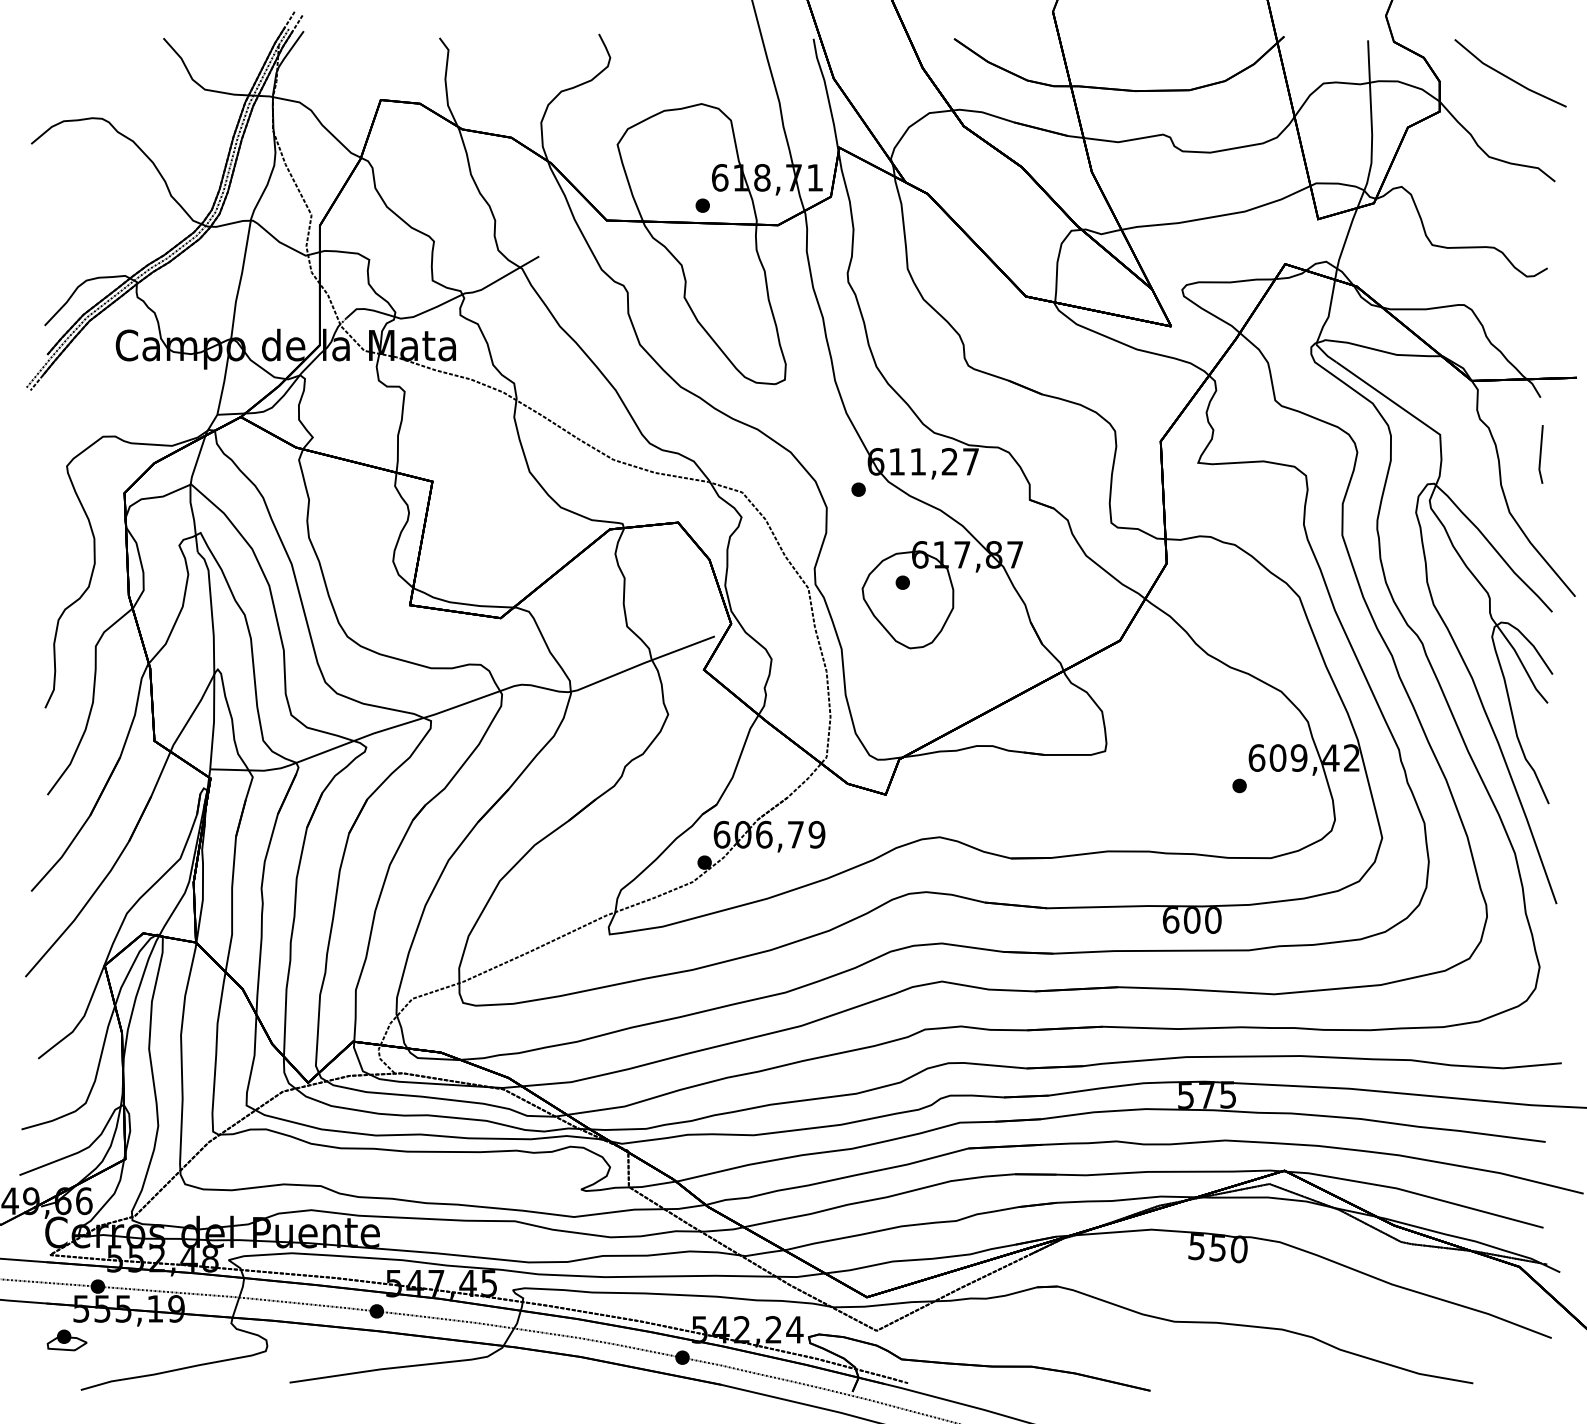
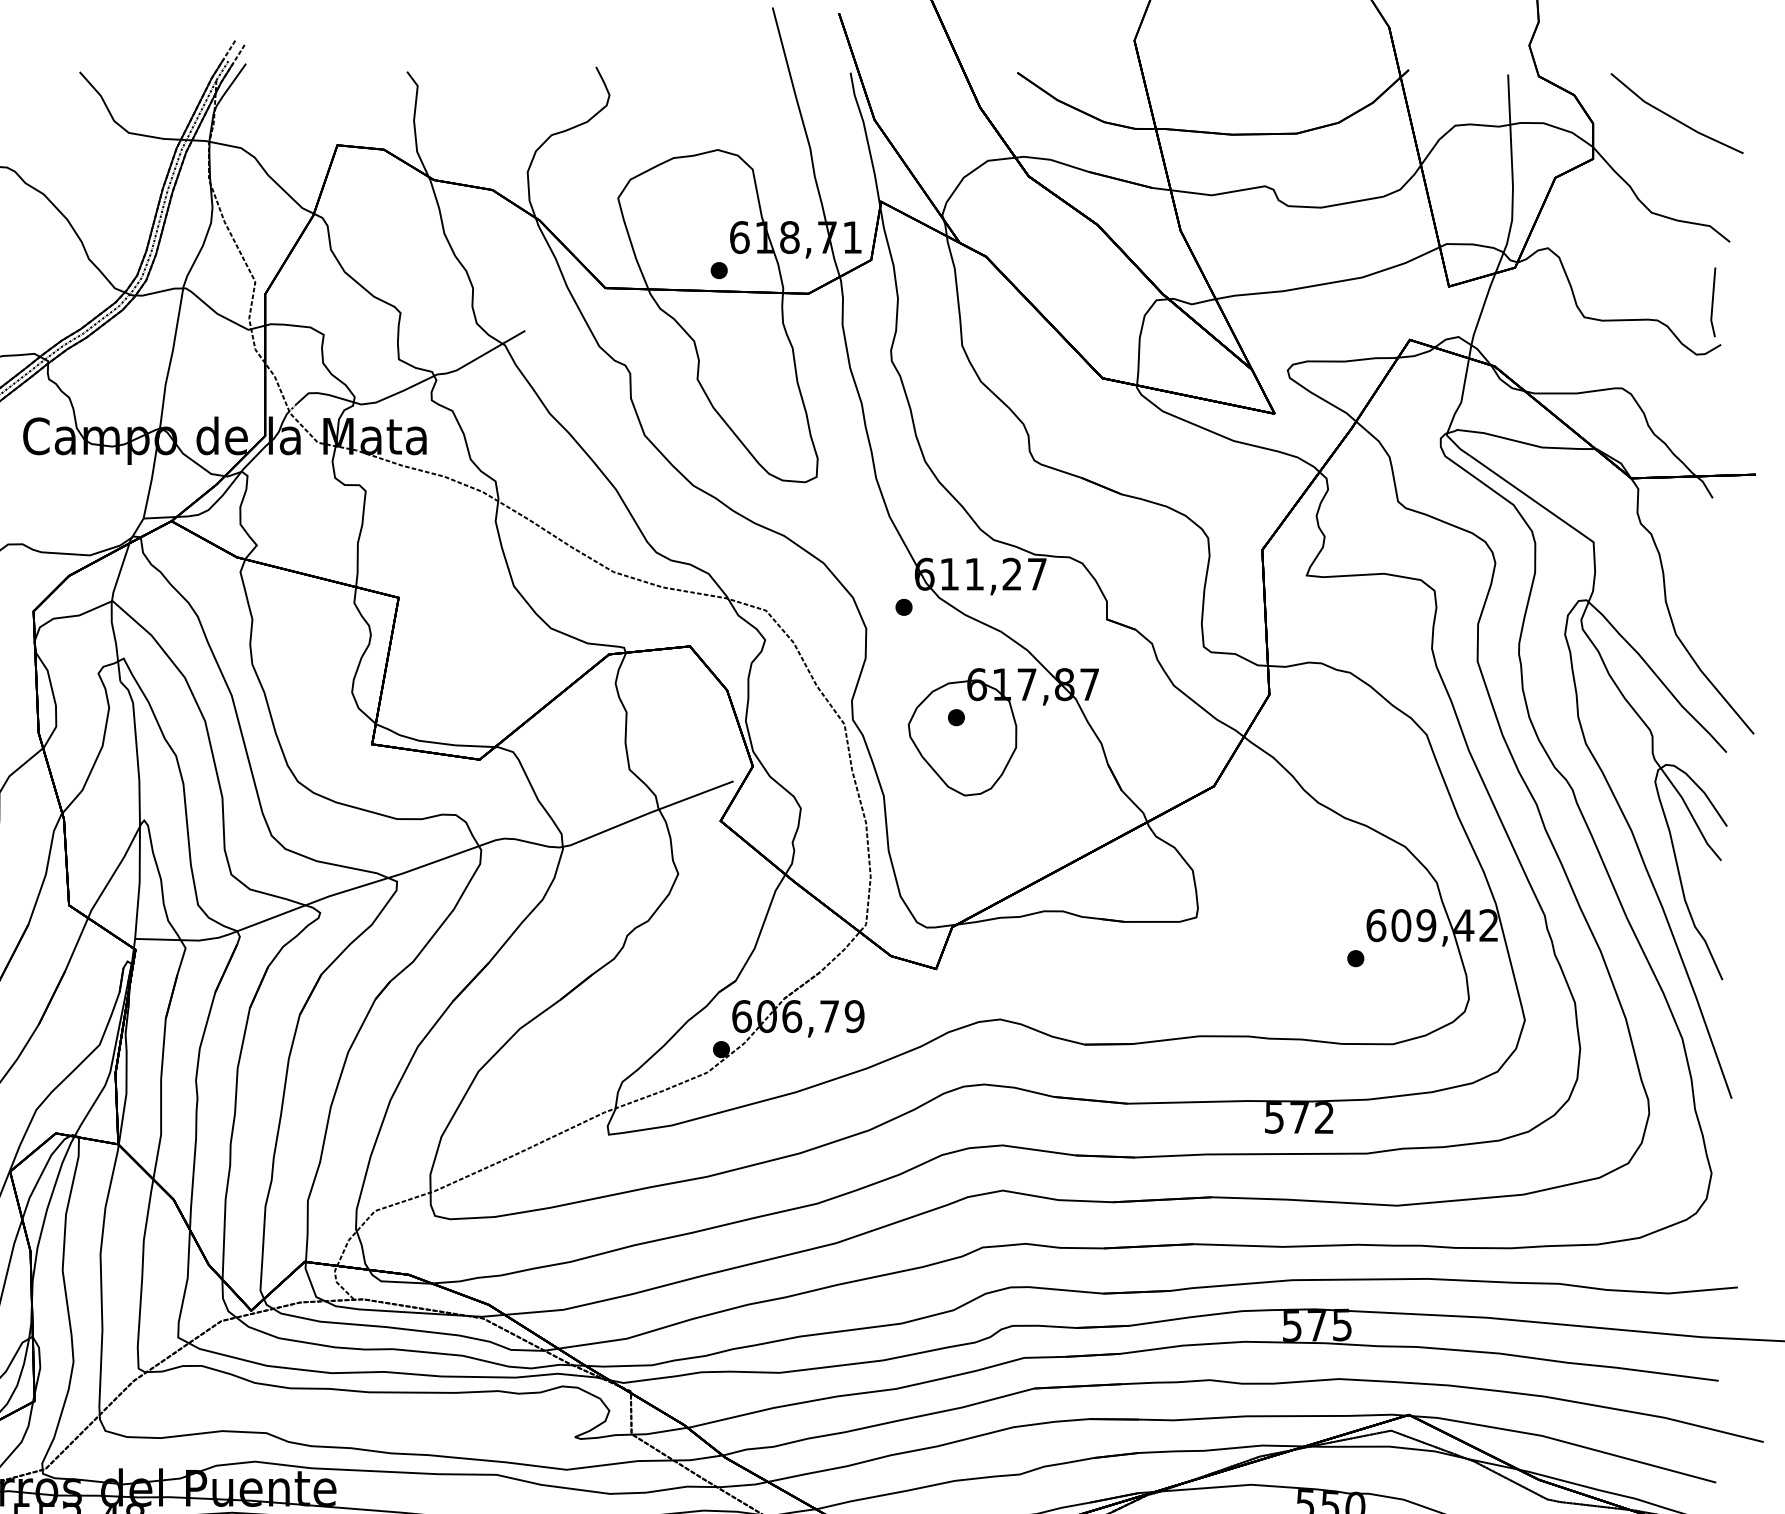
line: (1540, 454) -> (1712, 302), moved
text: (1191, 920) -> (1298, 1118), 600 -> 572

